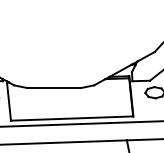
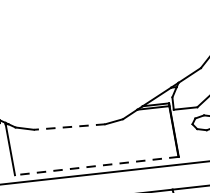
line: (54, 88) -> (70, 127), solid -> dashed
line: (71, 118) -> (95, 166), solid -> dashed

